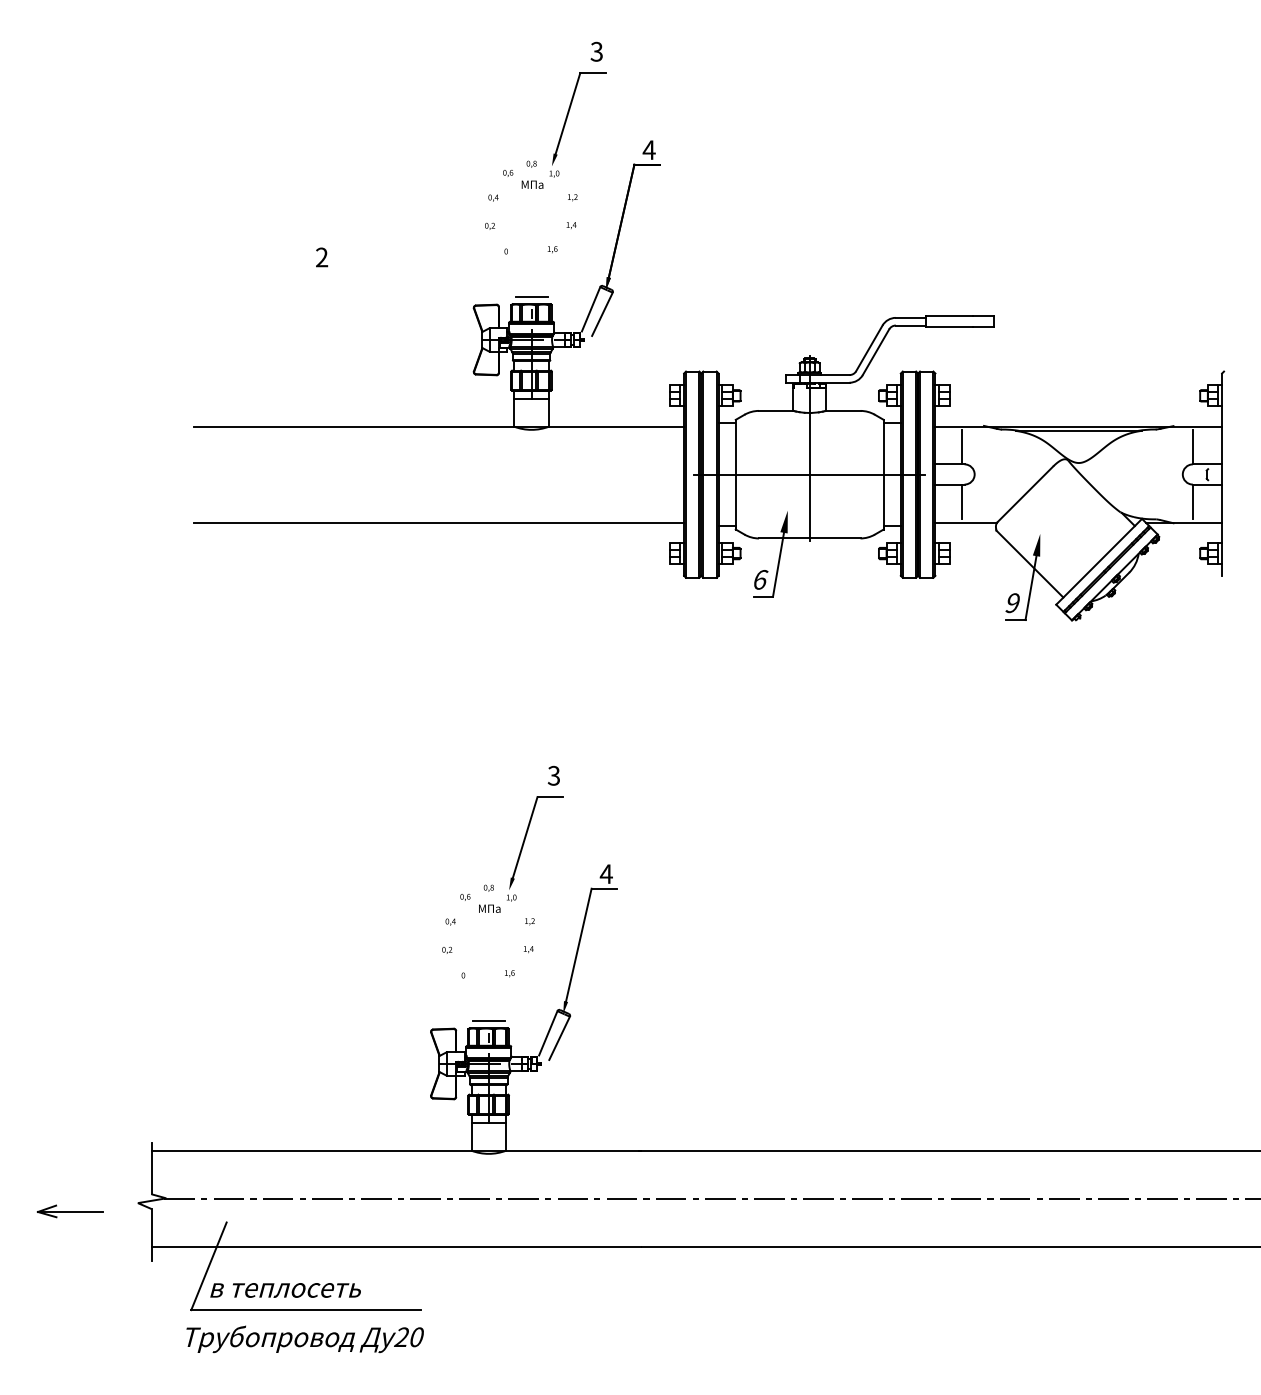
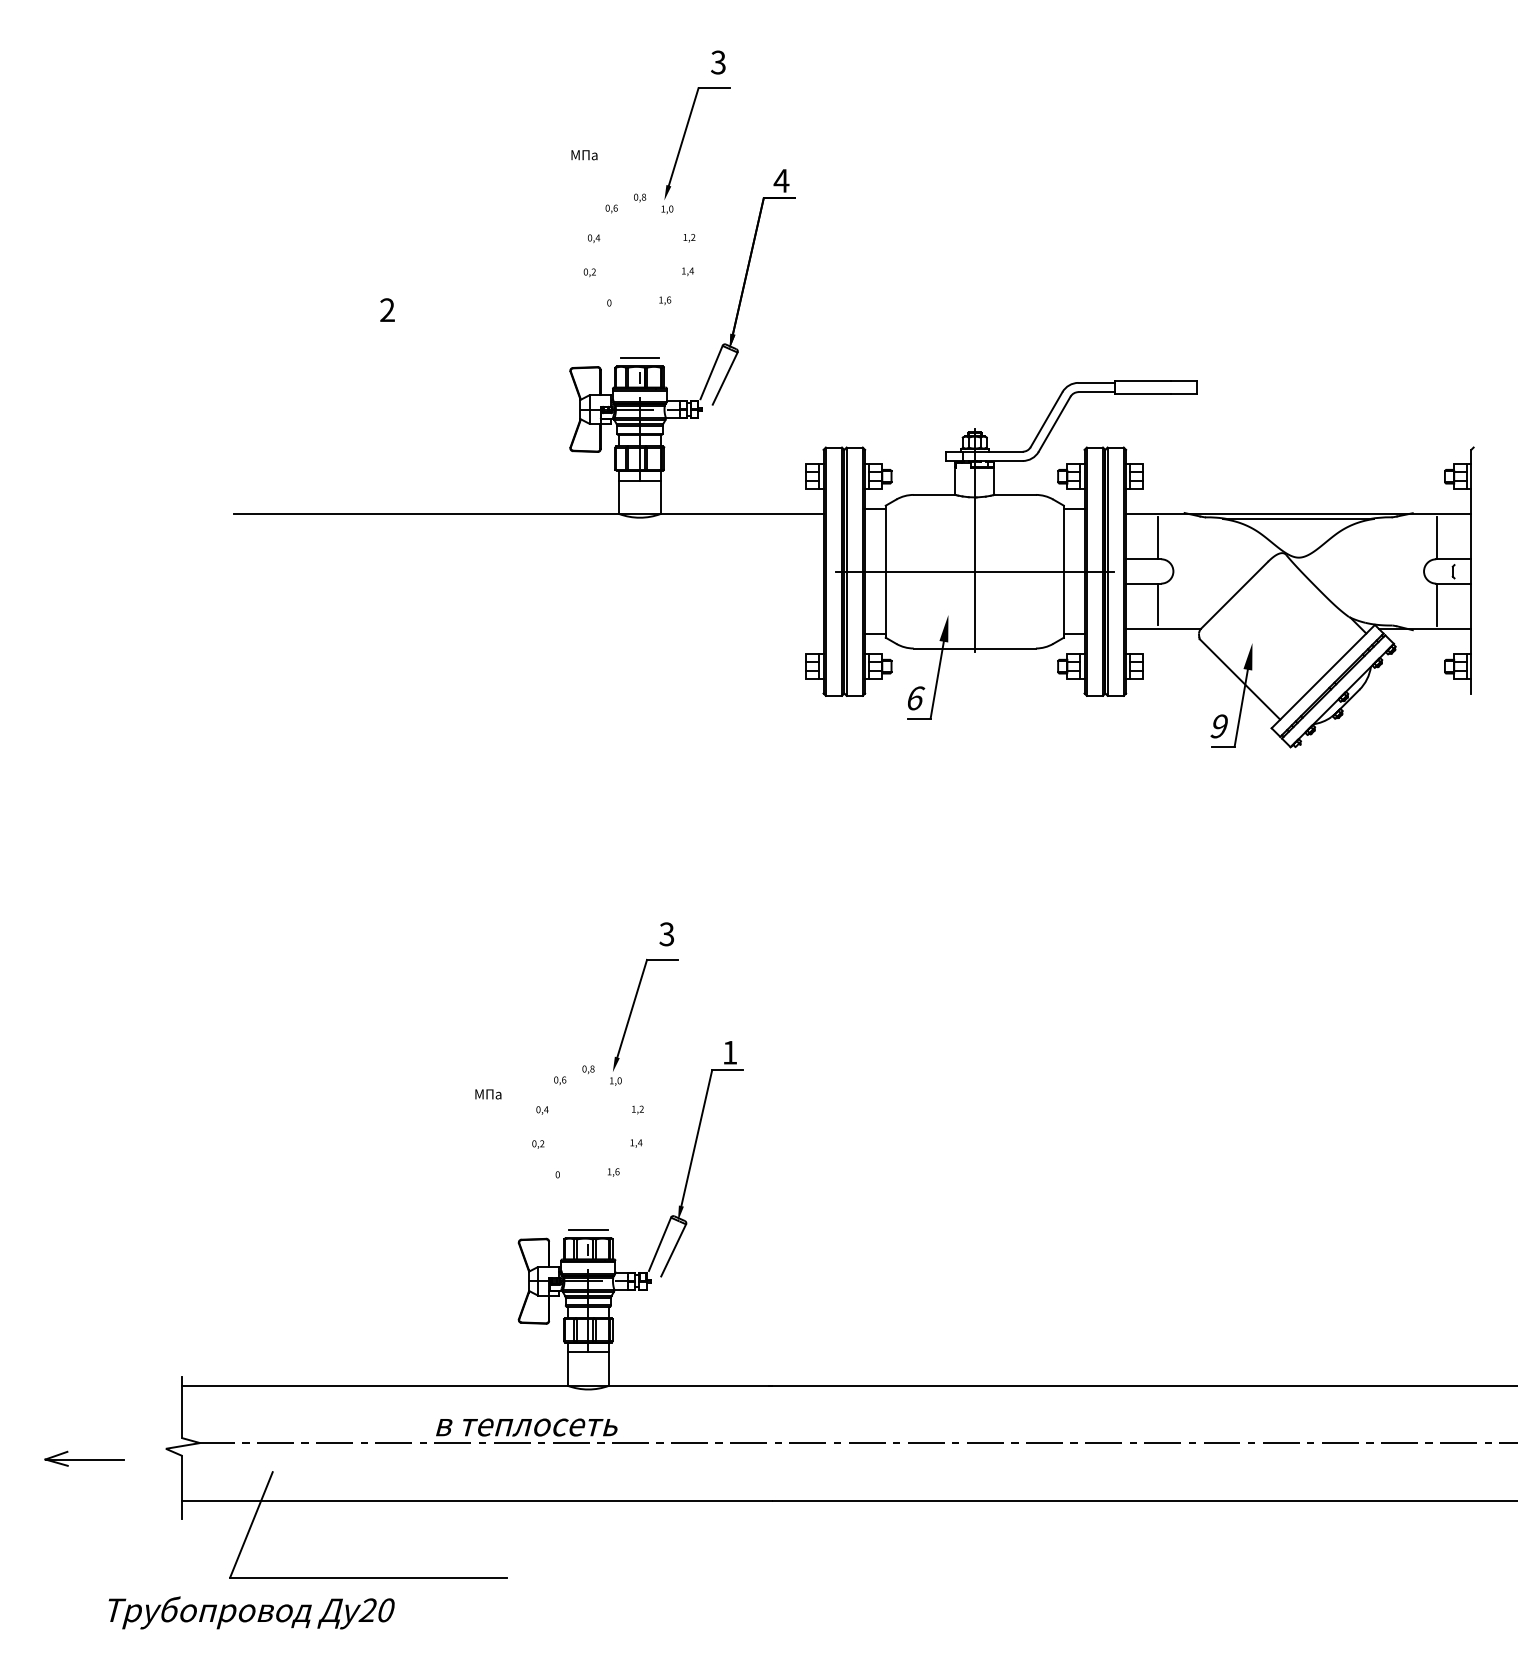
text: (532, 184) -> (584, 154), moved
line: (439, 522) -> (529, 629), removed
text: (605, 873) -> (728, 1051), 4 -> 1
text: (489, 908) -> (488, 1094), moved
text: (285, 1290) -> (526, 1427), moved
text: (304, 1339) -> (250, 1613), moved

